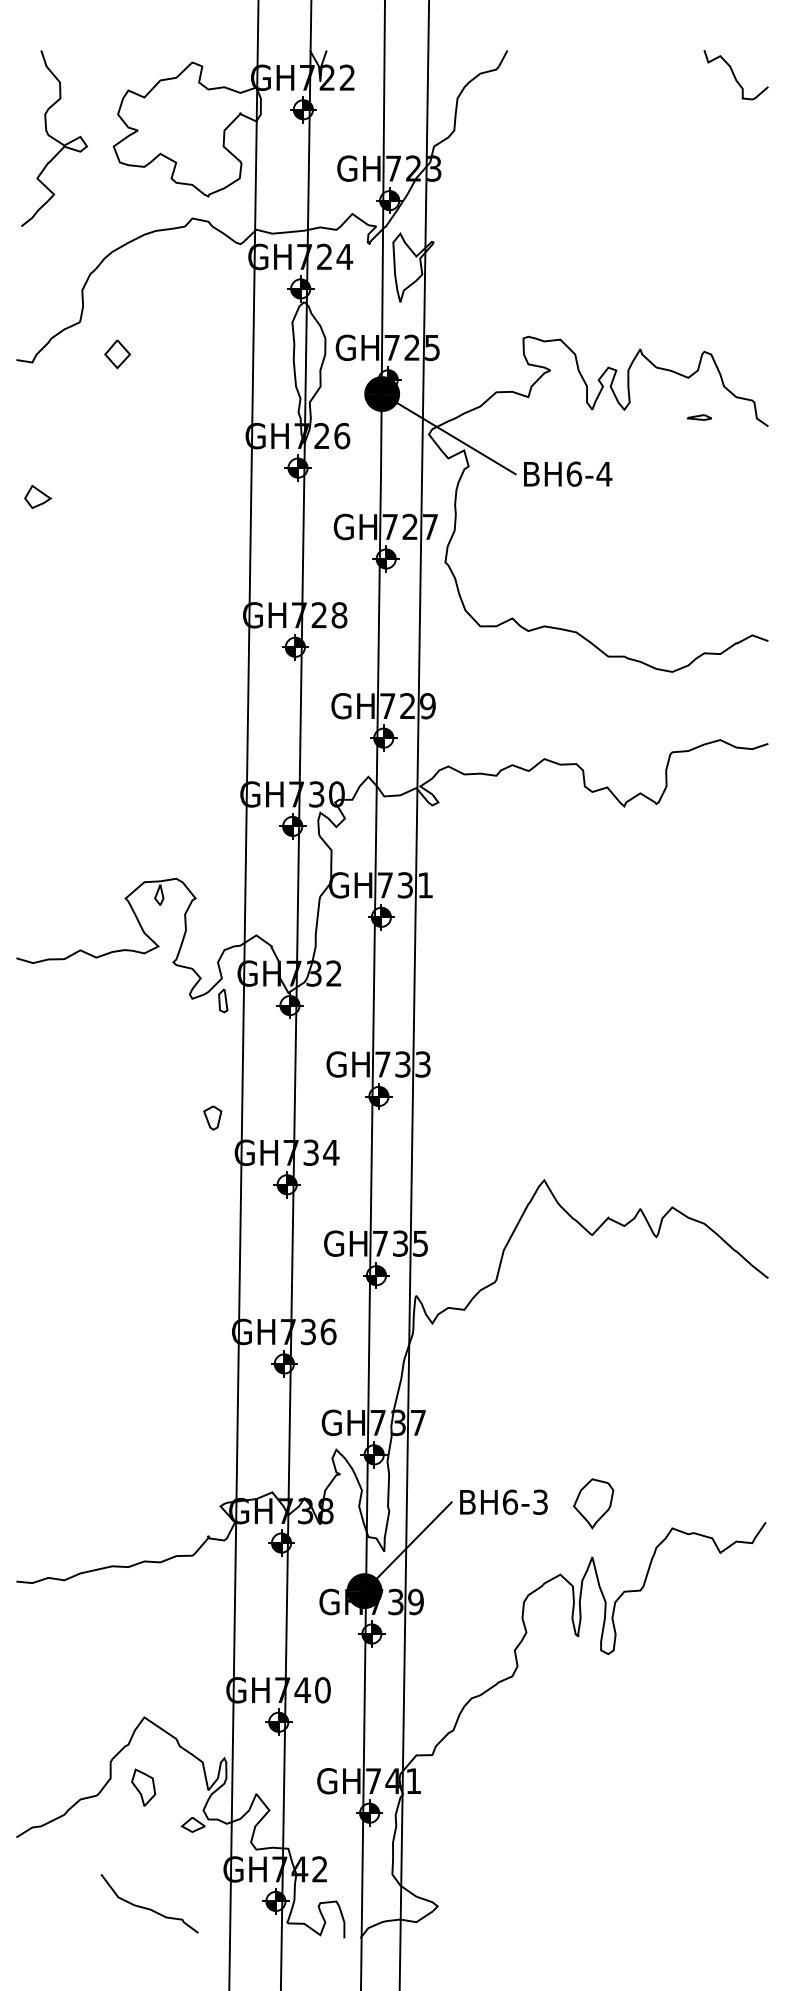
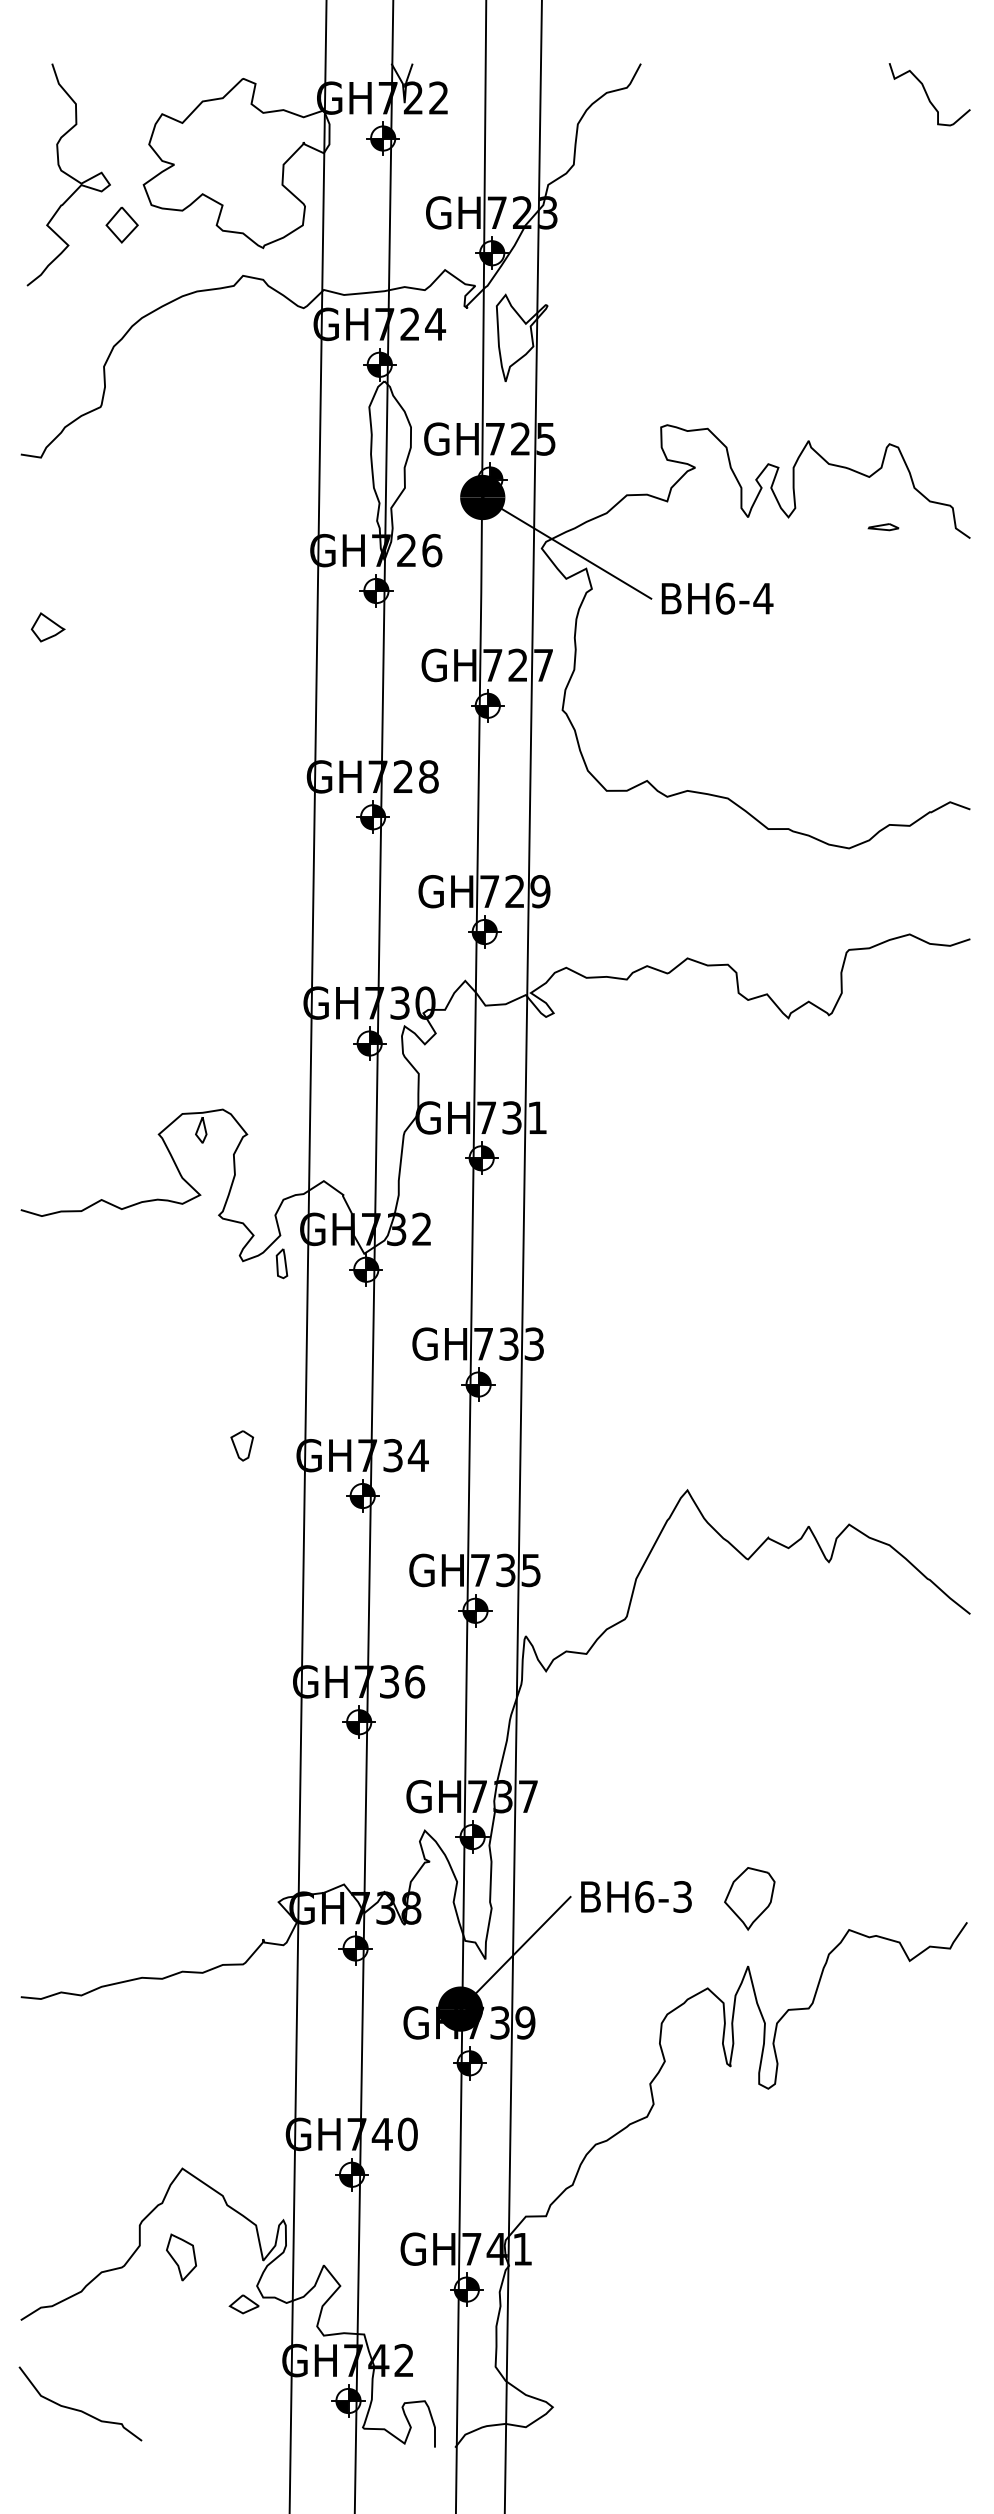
part: (117, 354) -> (121, 225), moved
part: (212, 1117) -> (241, 1445), moved
curve: (147, 1907) -> (77, 2408), moved

